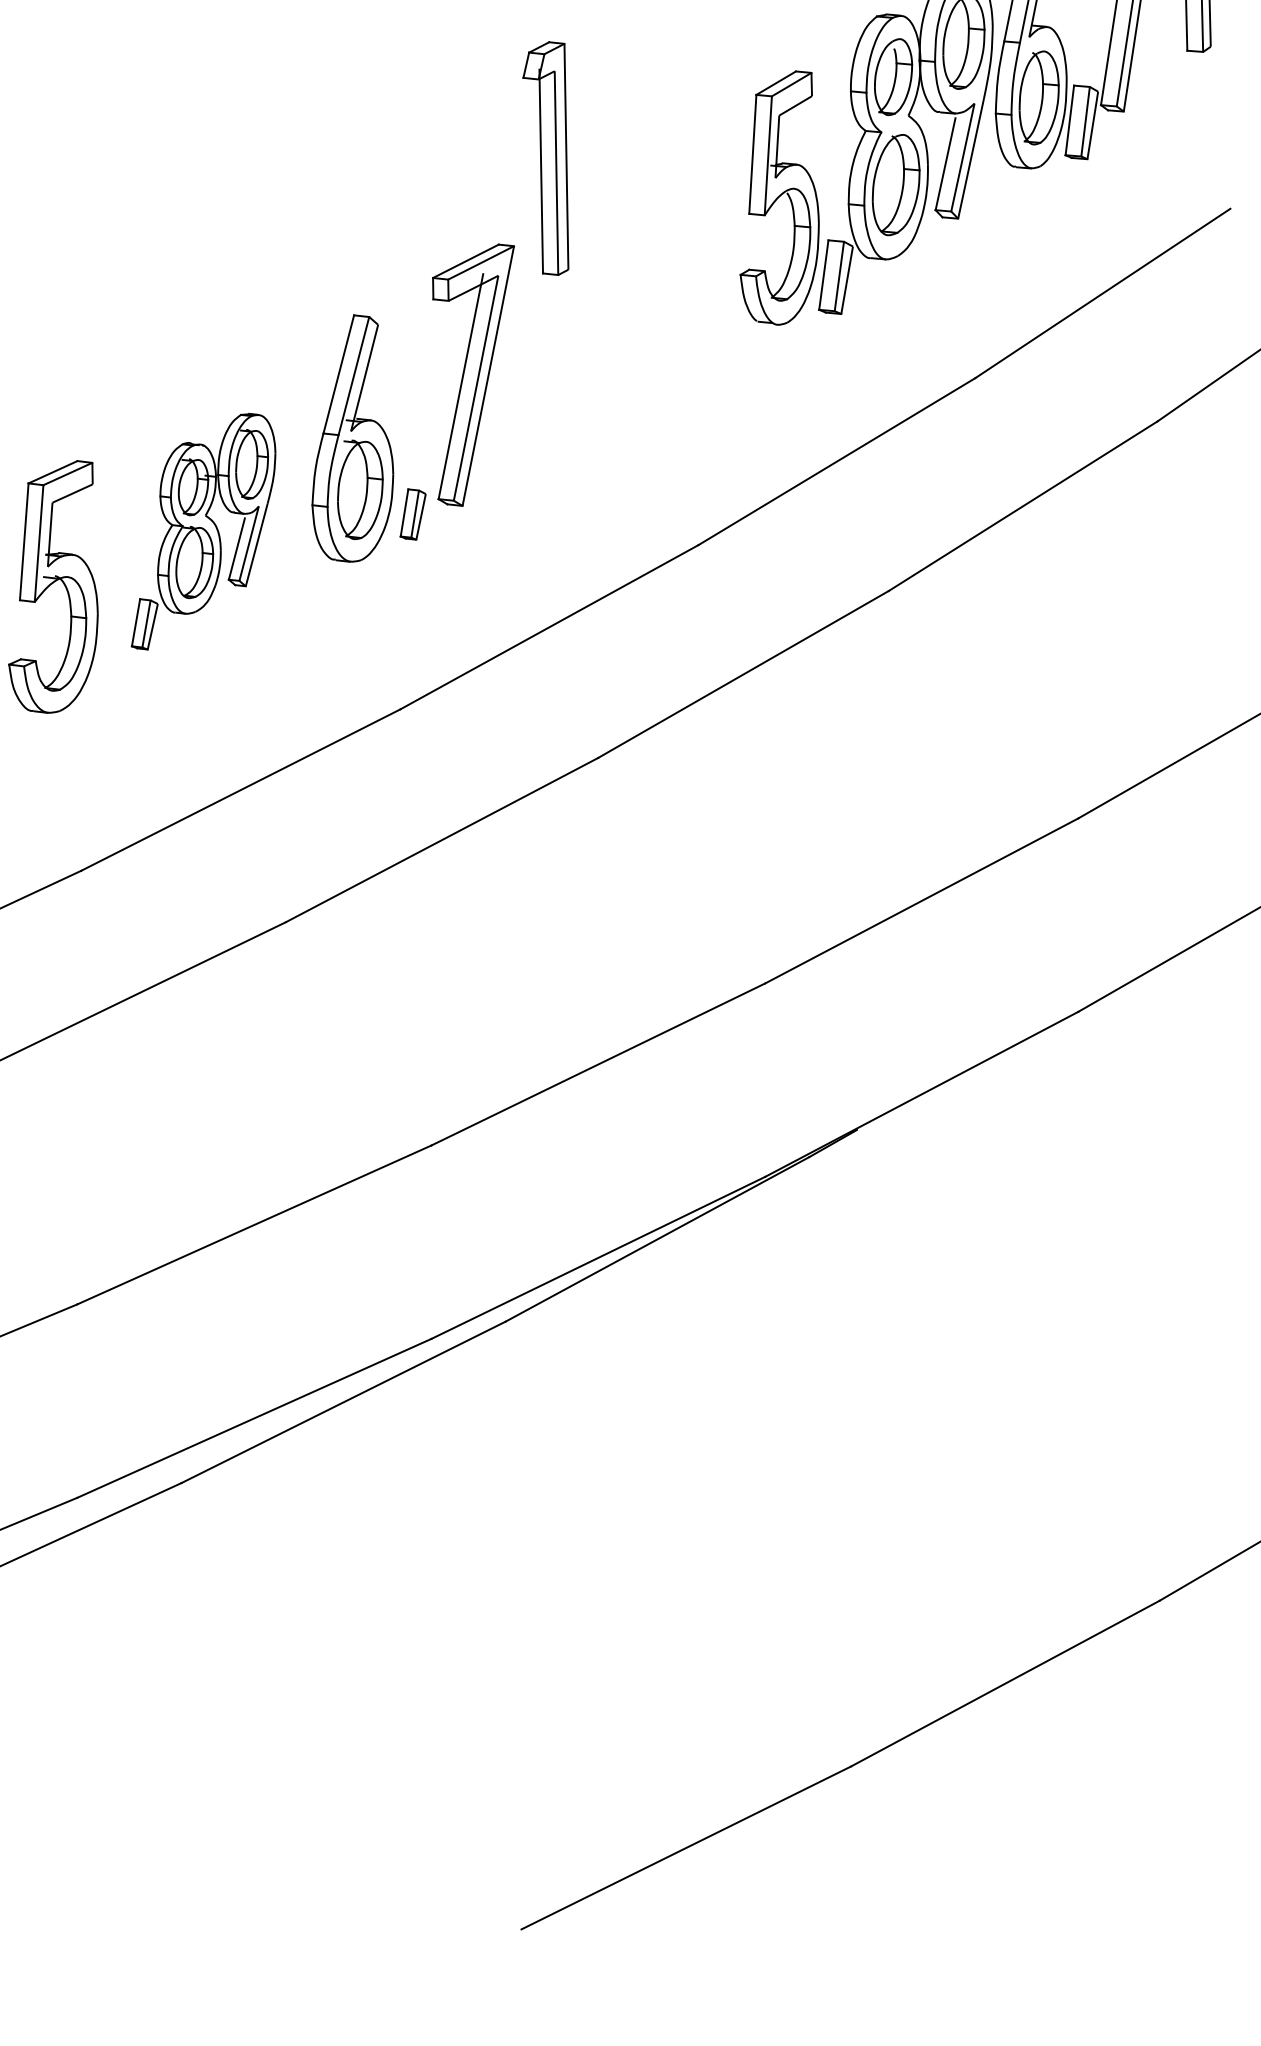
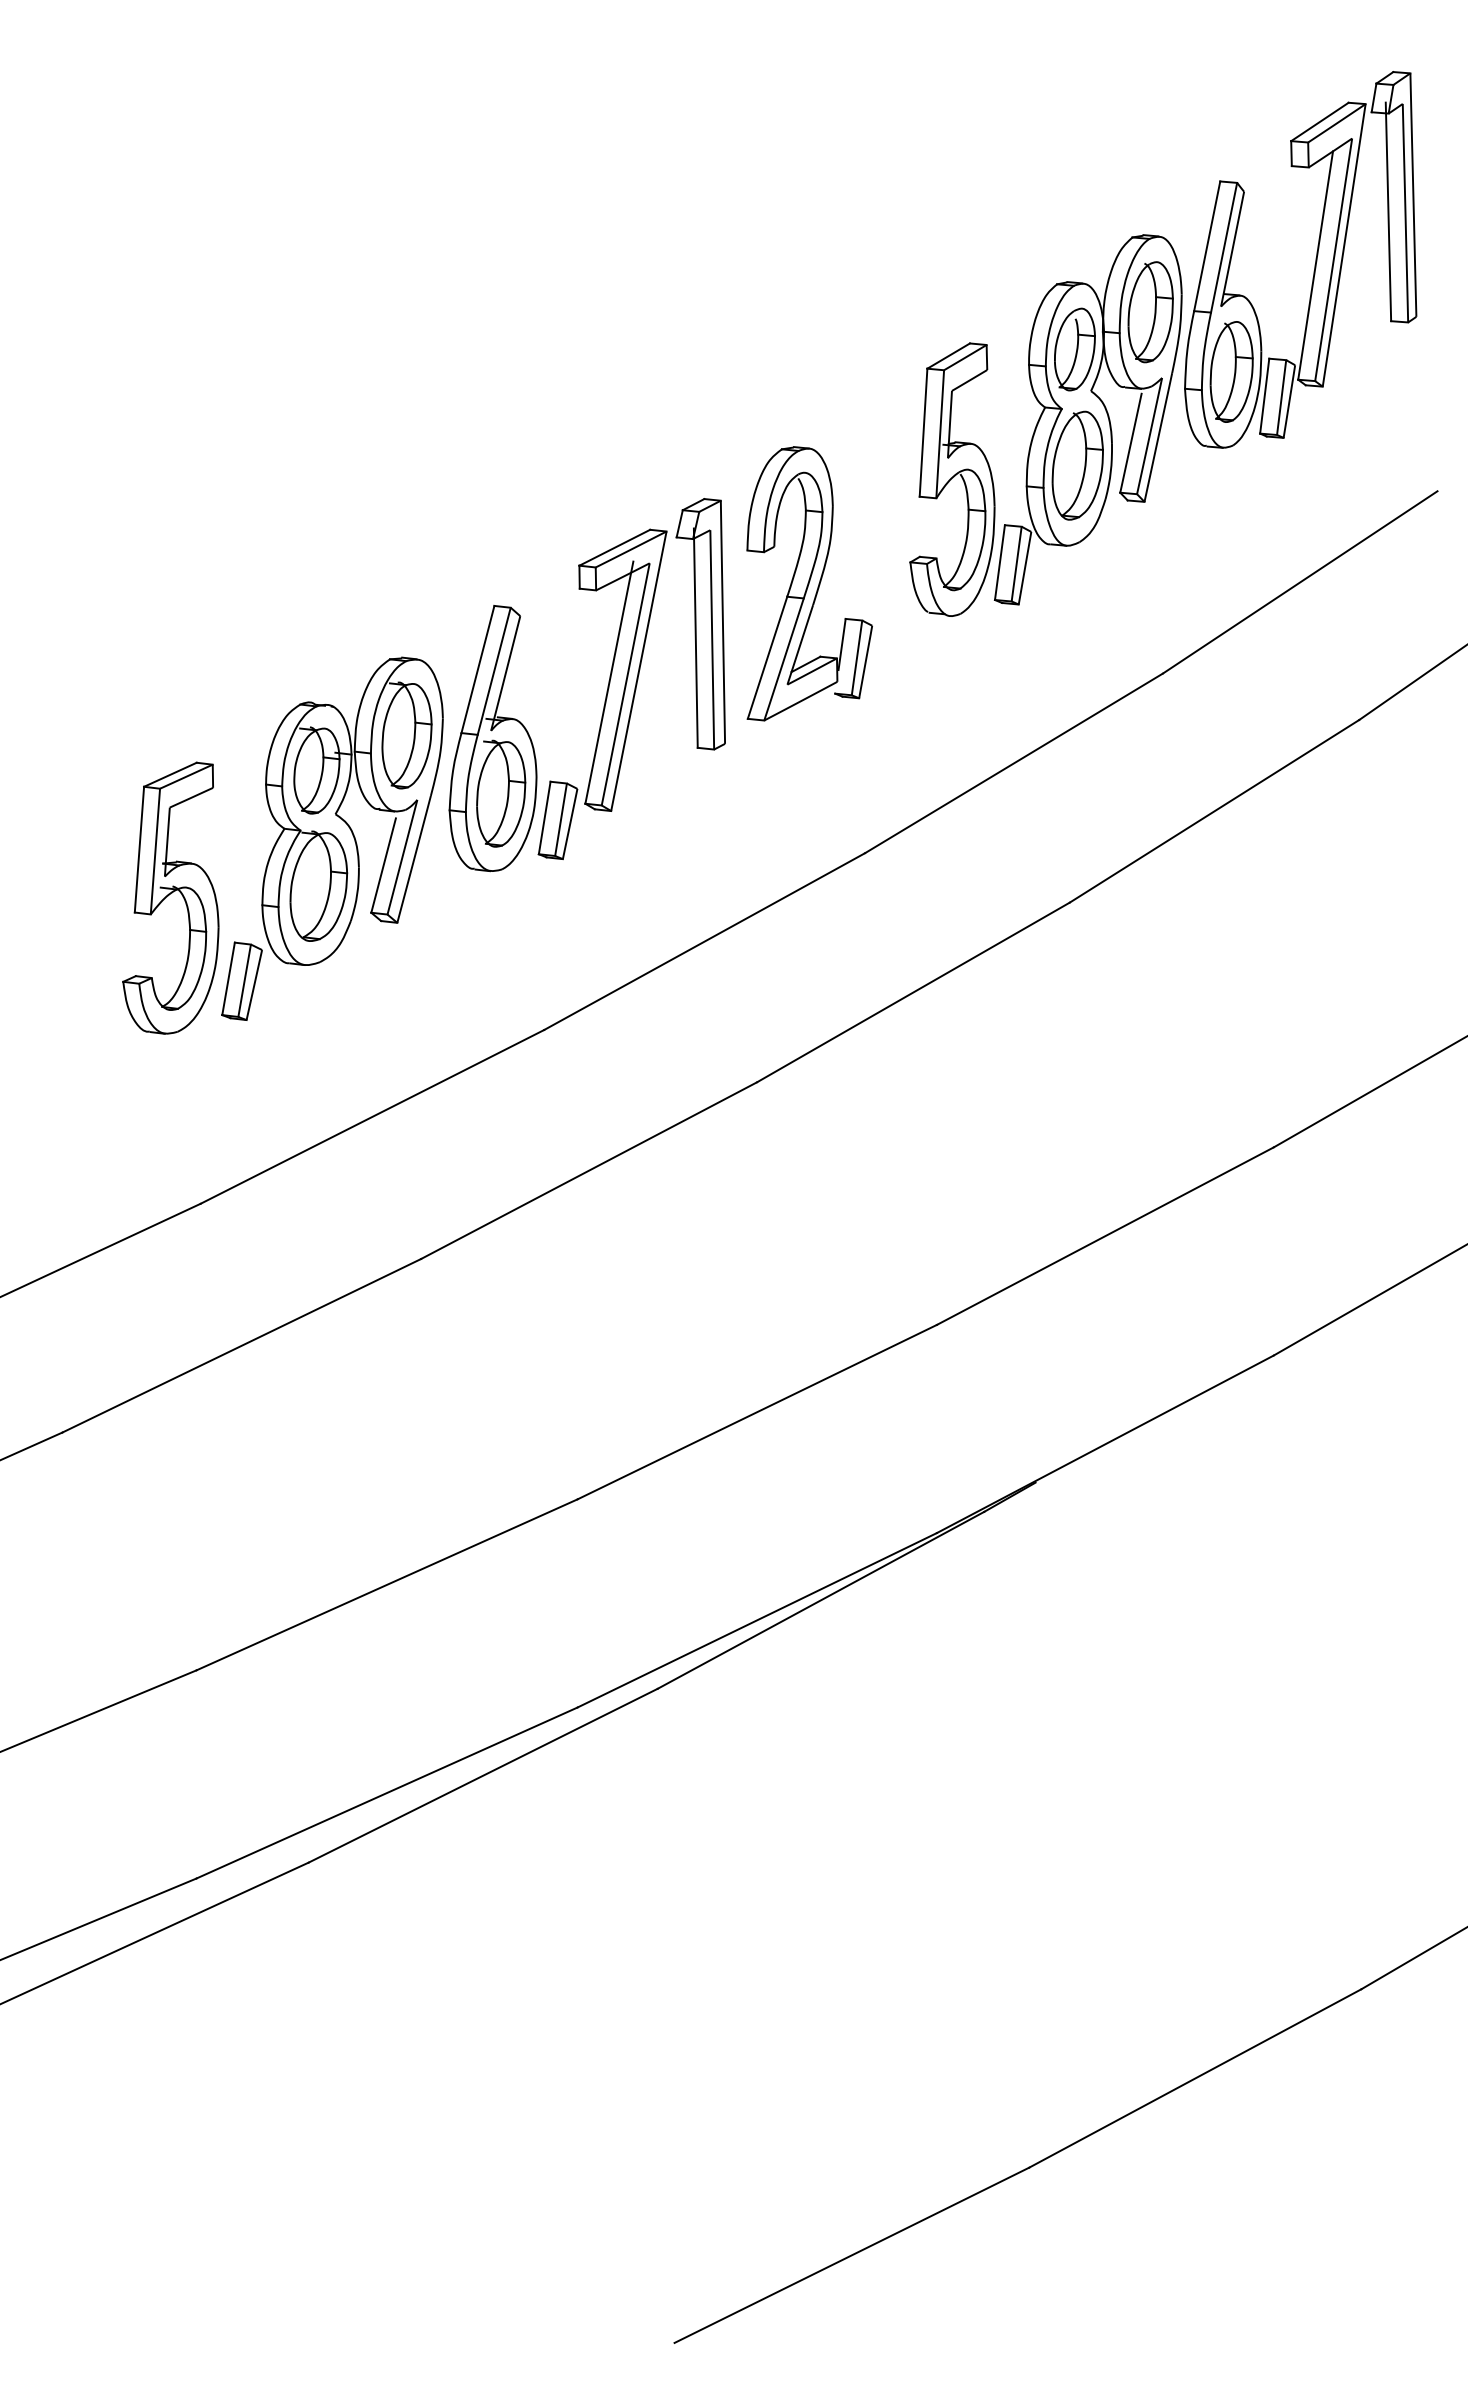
part: (545, 158) -> (700, 624), moved
part: (646, 294) -> (809, 583), added
part: (412, 513) -> (557, 819), size x1.43
part: (203, 531) -> (332, 838), size x1.43

